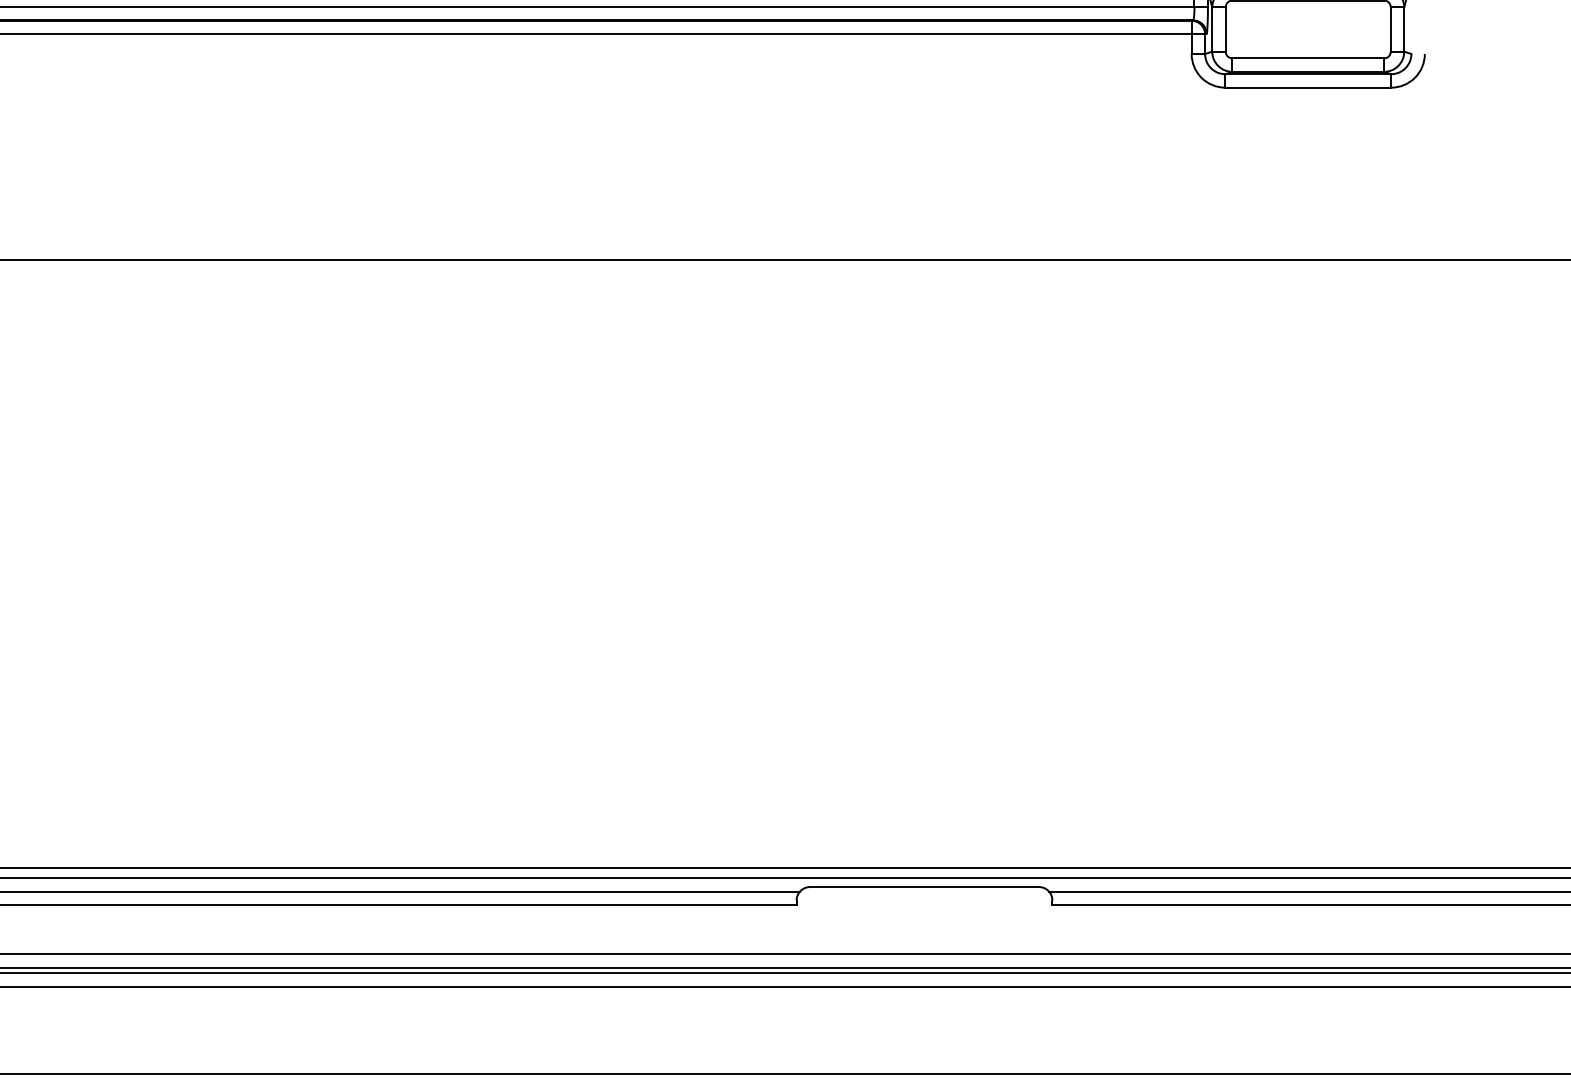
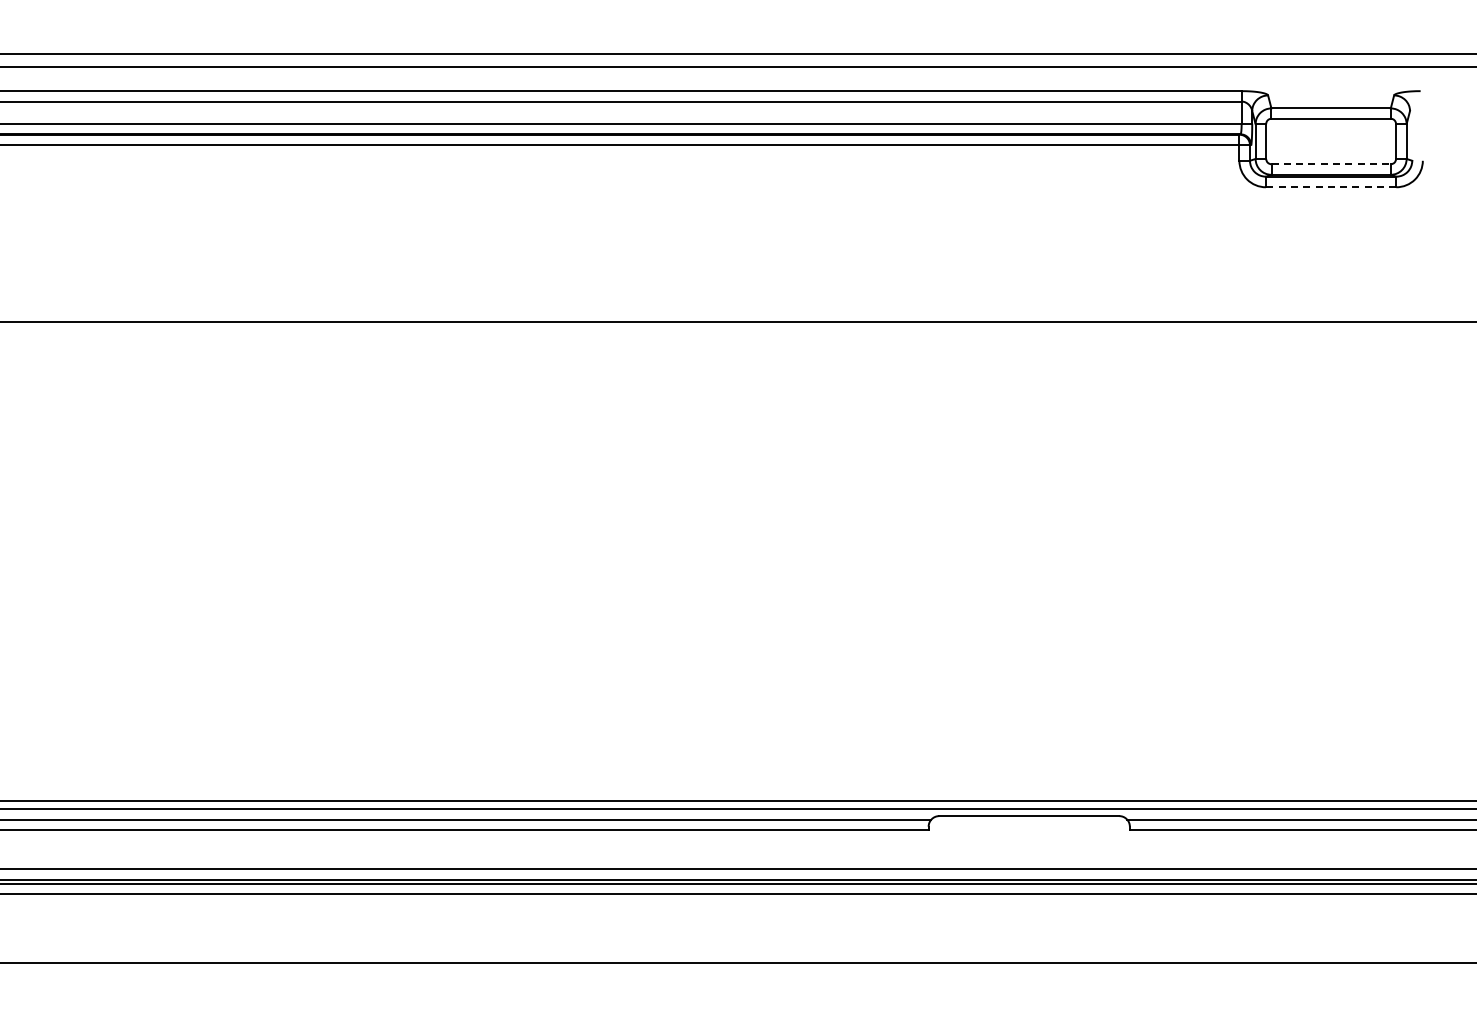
line: (1308, 58) -> (1331, 164), solid -> dashed
line: (1307, 87) -> (1330, 187), solid -> dashed

